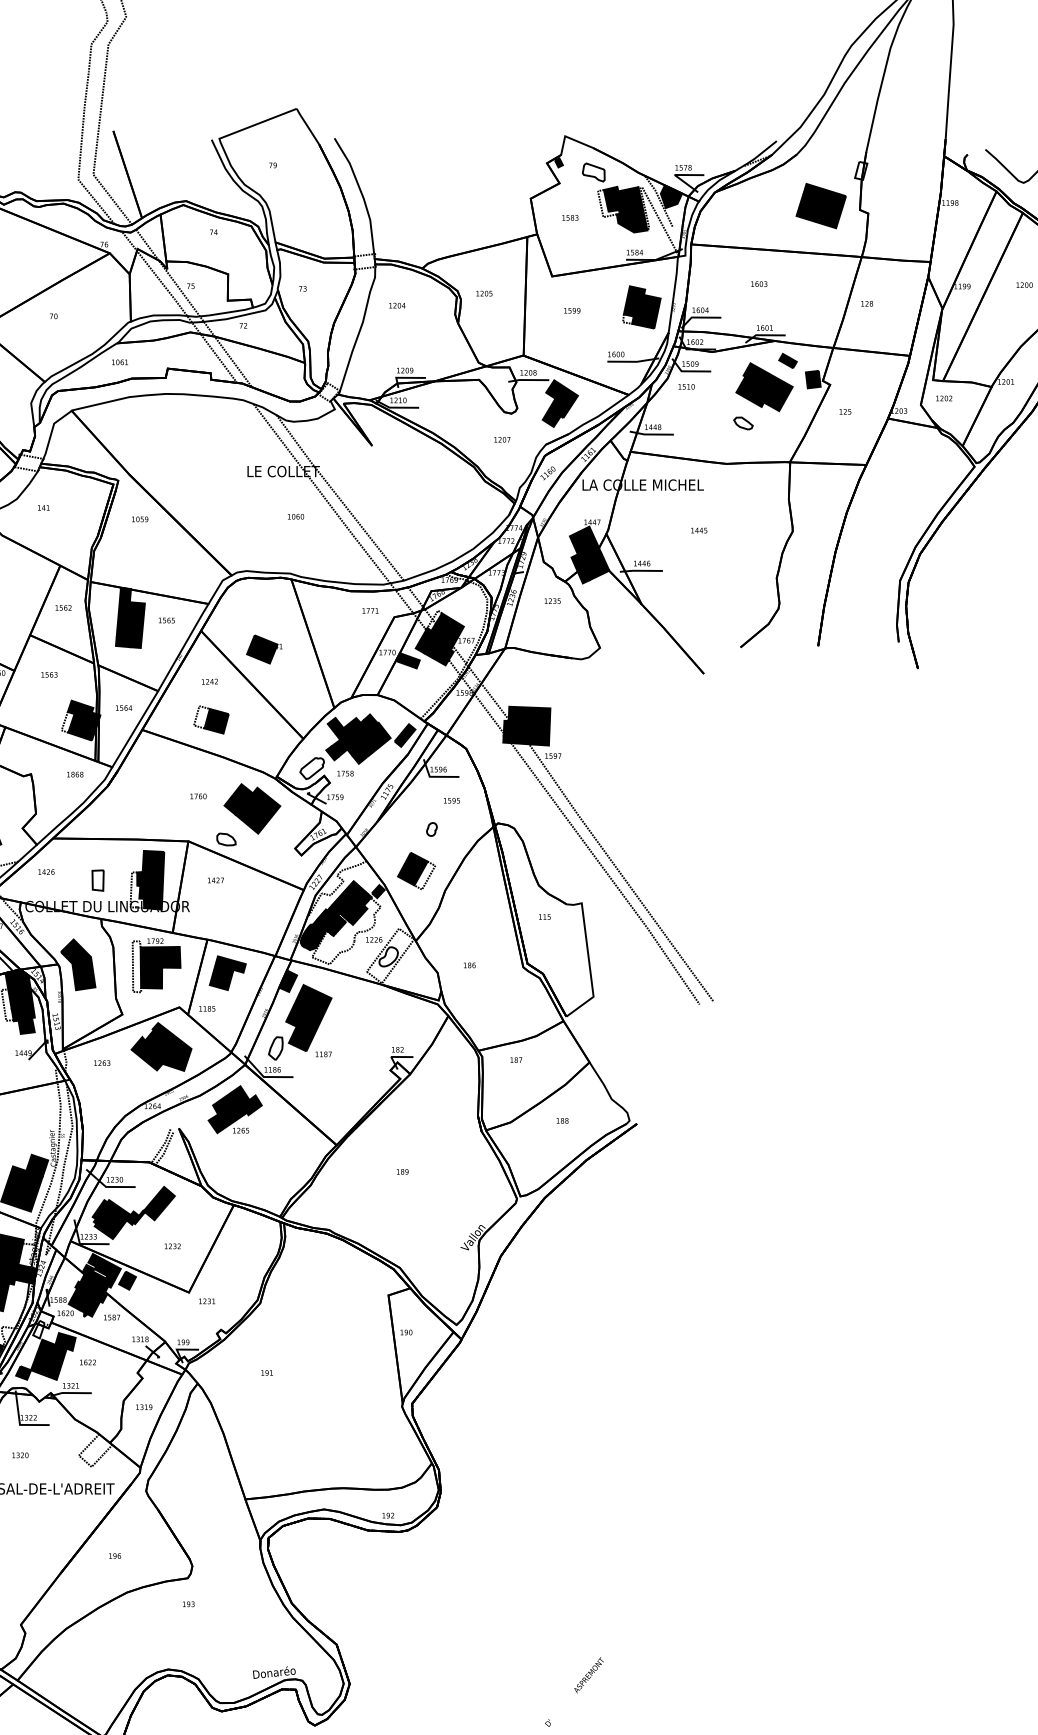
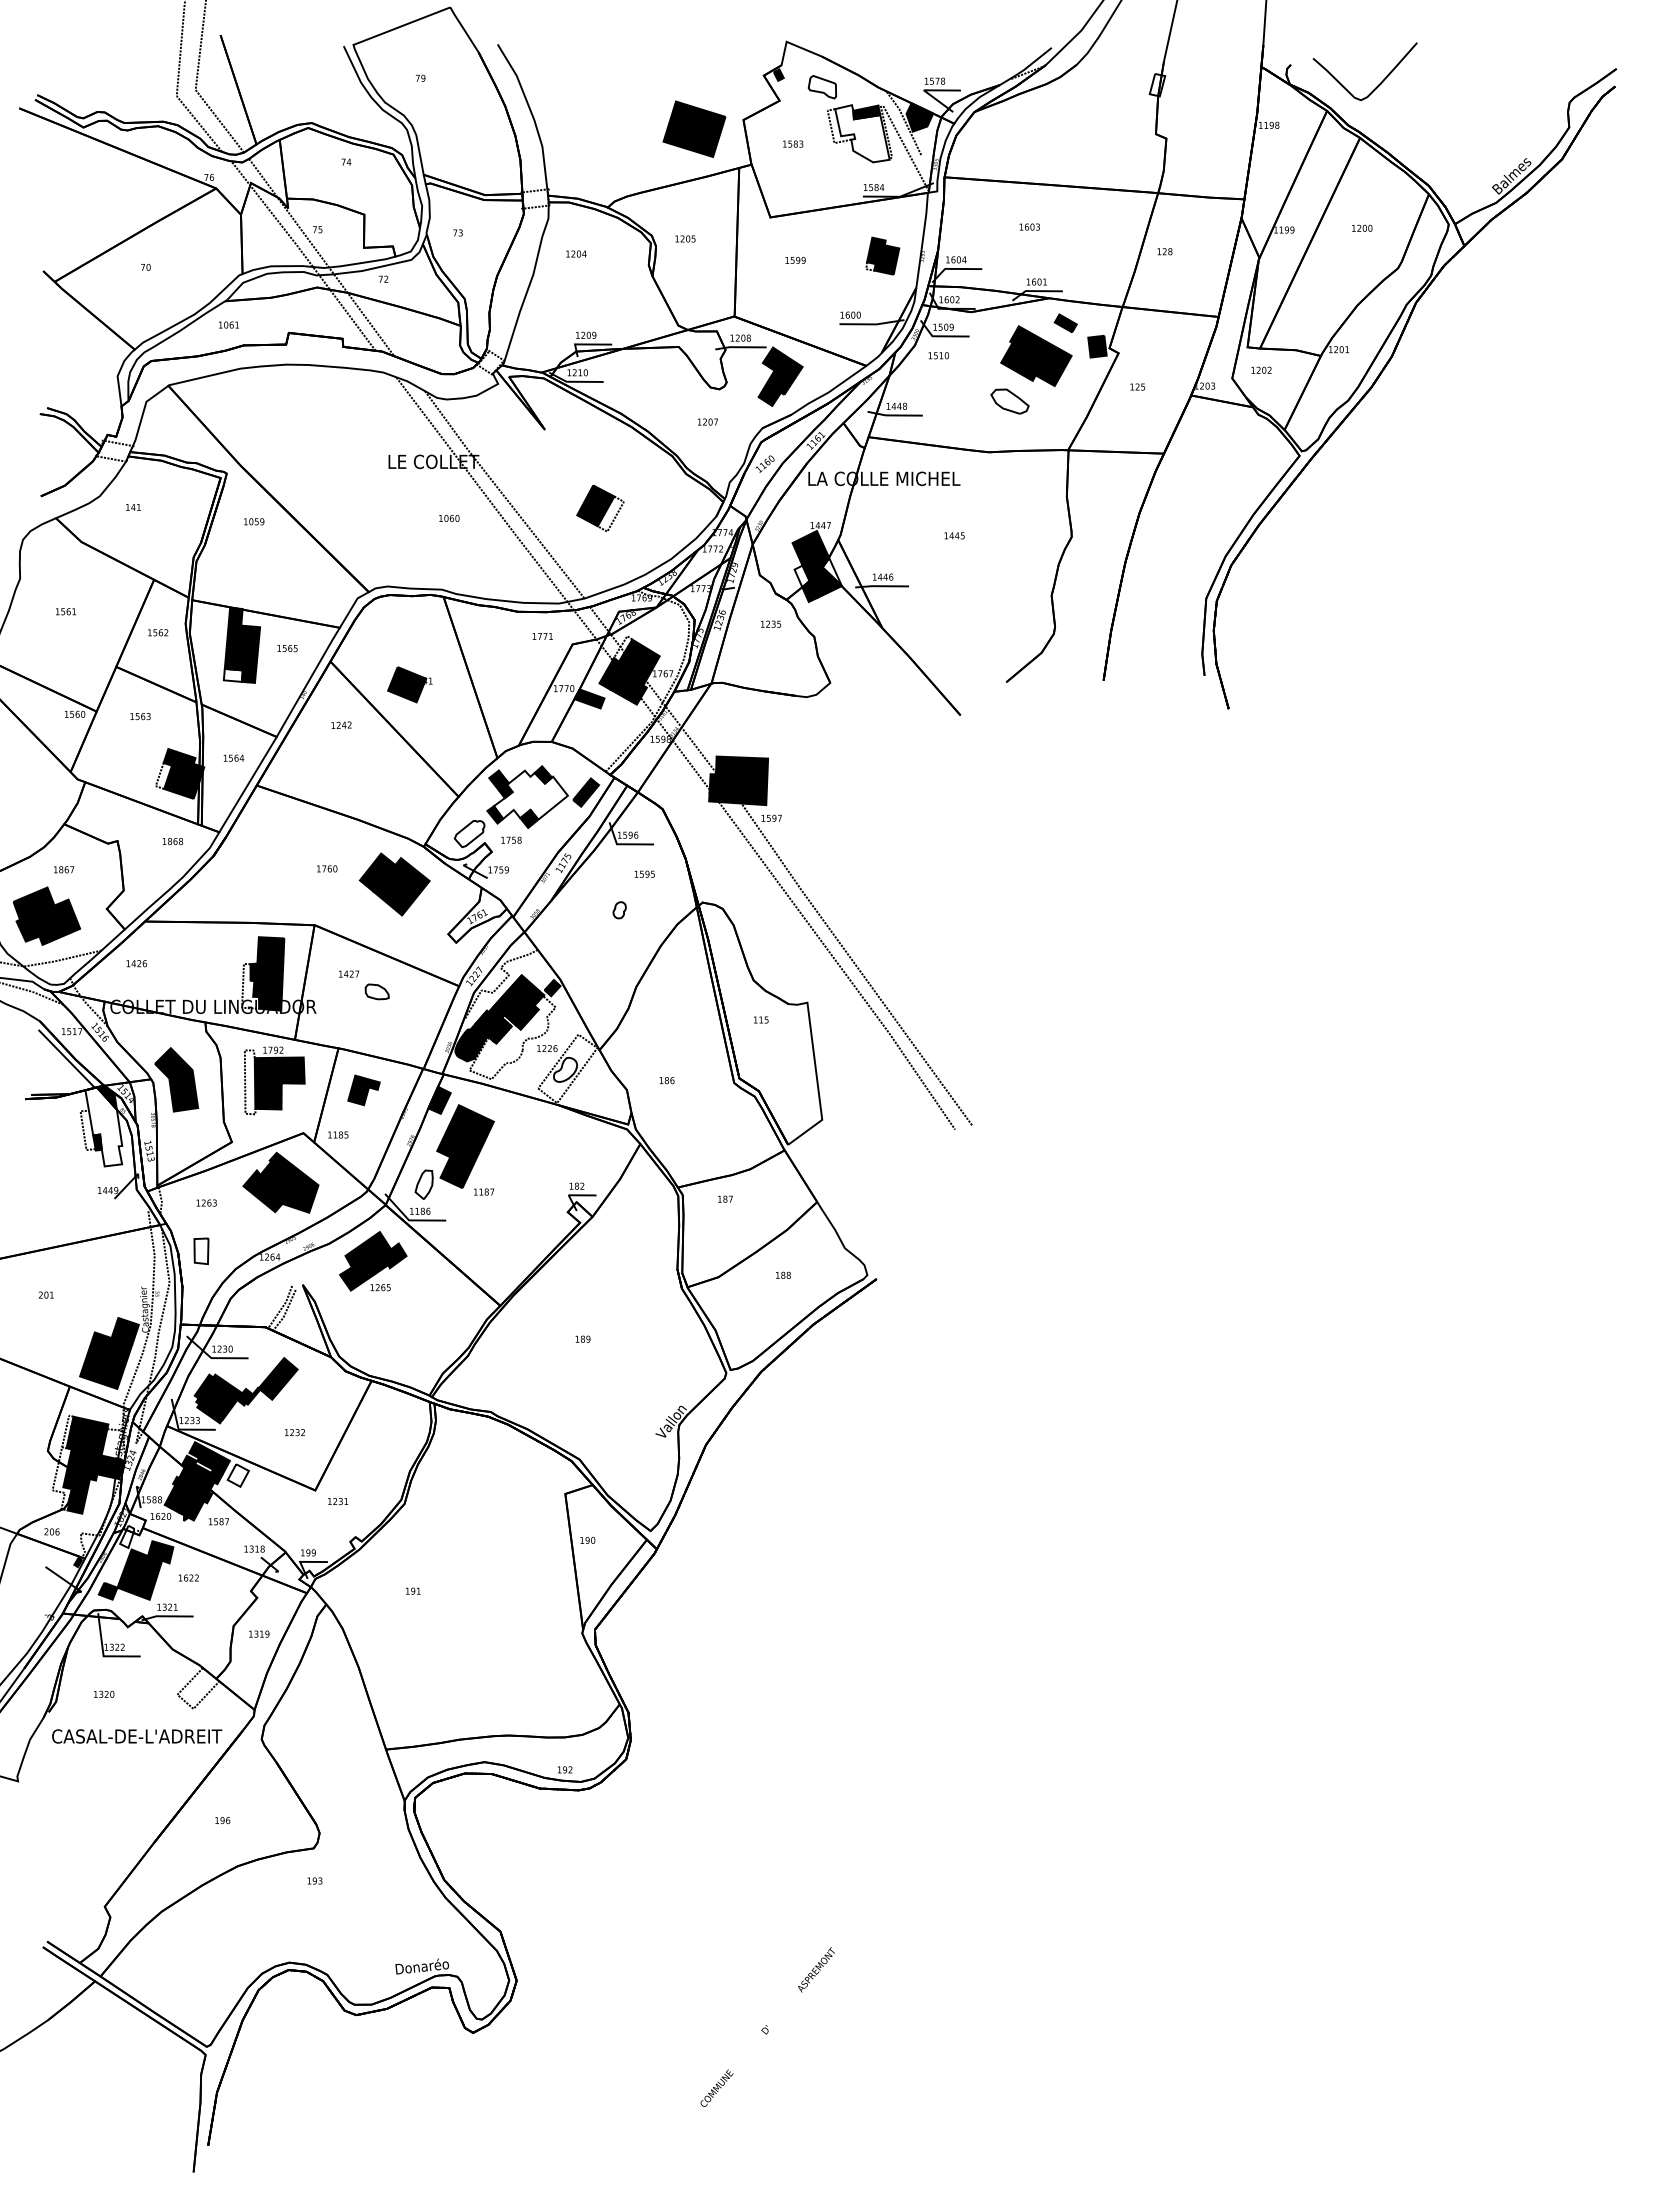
part: (821, 205) -> (694, 128), moved
fill: (625, 209) -> (862, 133), removed
part: (641, 306) -> (882, 255), size x0.7
part: (743, 423) -> (1009, 401), size x1.6
fill: (601, 559) -> (832, 571), removed
fill: (577, 563) -> (801, 576), removed
fill: (122, 641) -> (232, 674), removed
part: (211, 720) -> (343, 773), removed
fill: (360, 737) -> (530, 794), removed
part: (225, 839) -> (376, 991), moved
part: (416, 870) -> (600, 507), moved
part: (98, 880) -> (201, 1251), moved
part: (227, 973) -> (363, 1090), size x0.7
fill: (19, 1002) -> (103, 1126), removed
fill: (126, 1280) -> (237, 1475), removed

